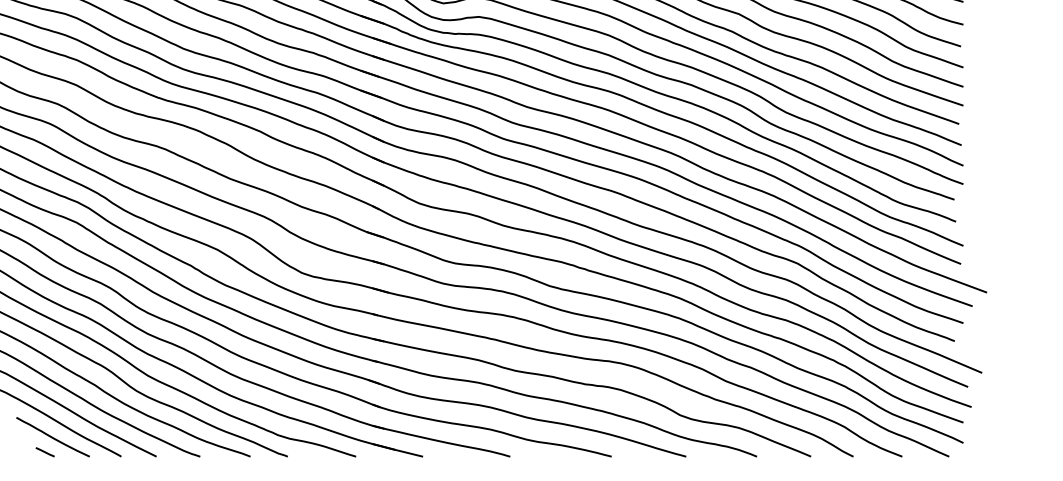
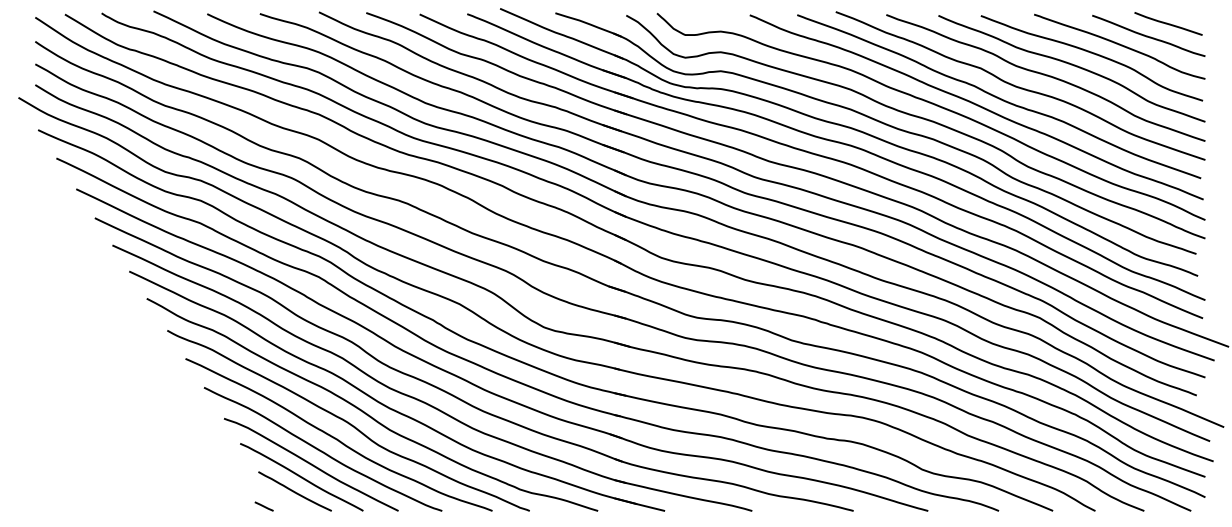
line: (44, 452) -> (263, 506), moved

